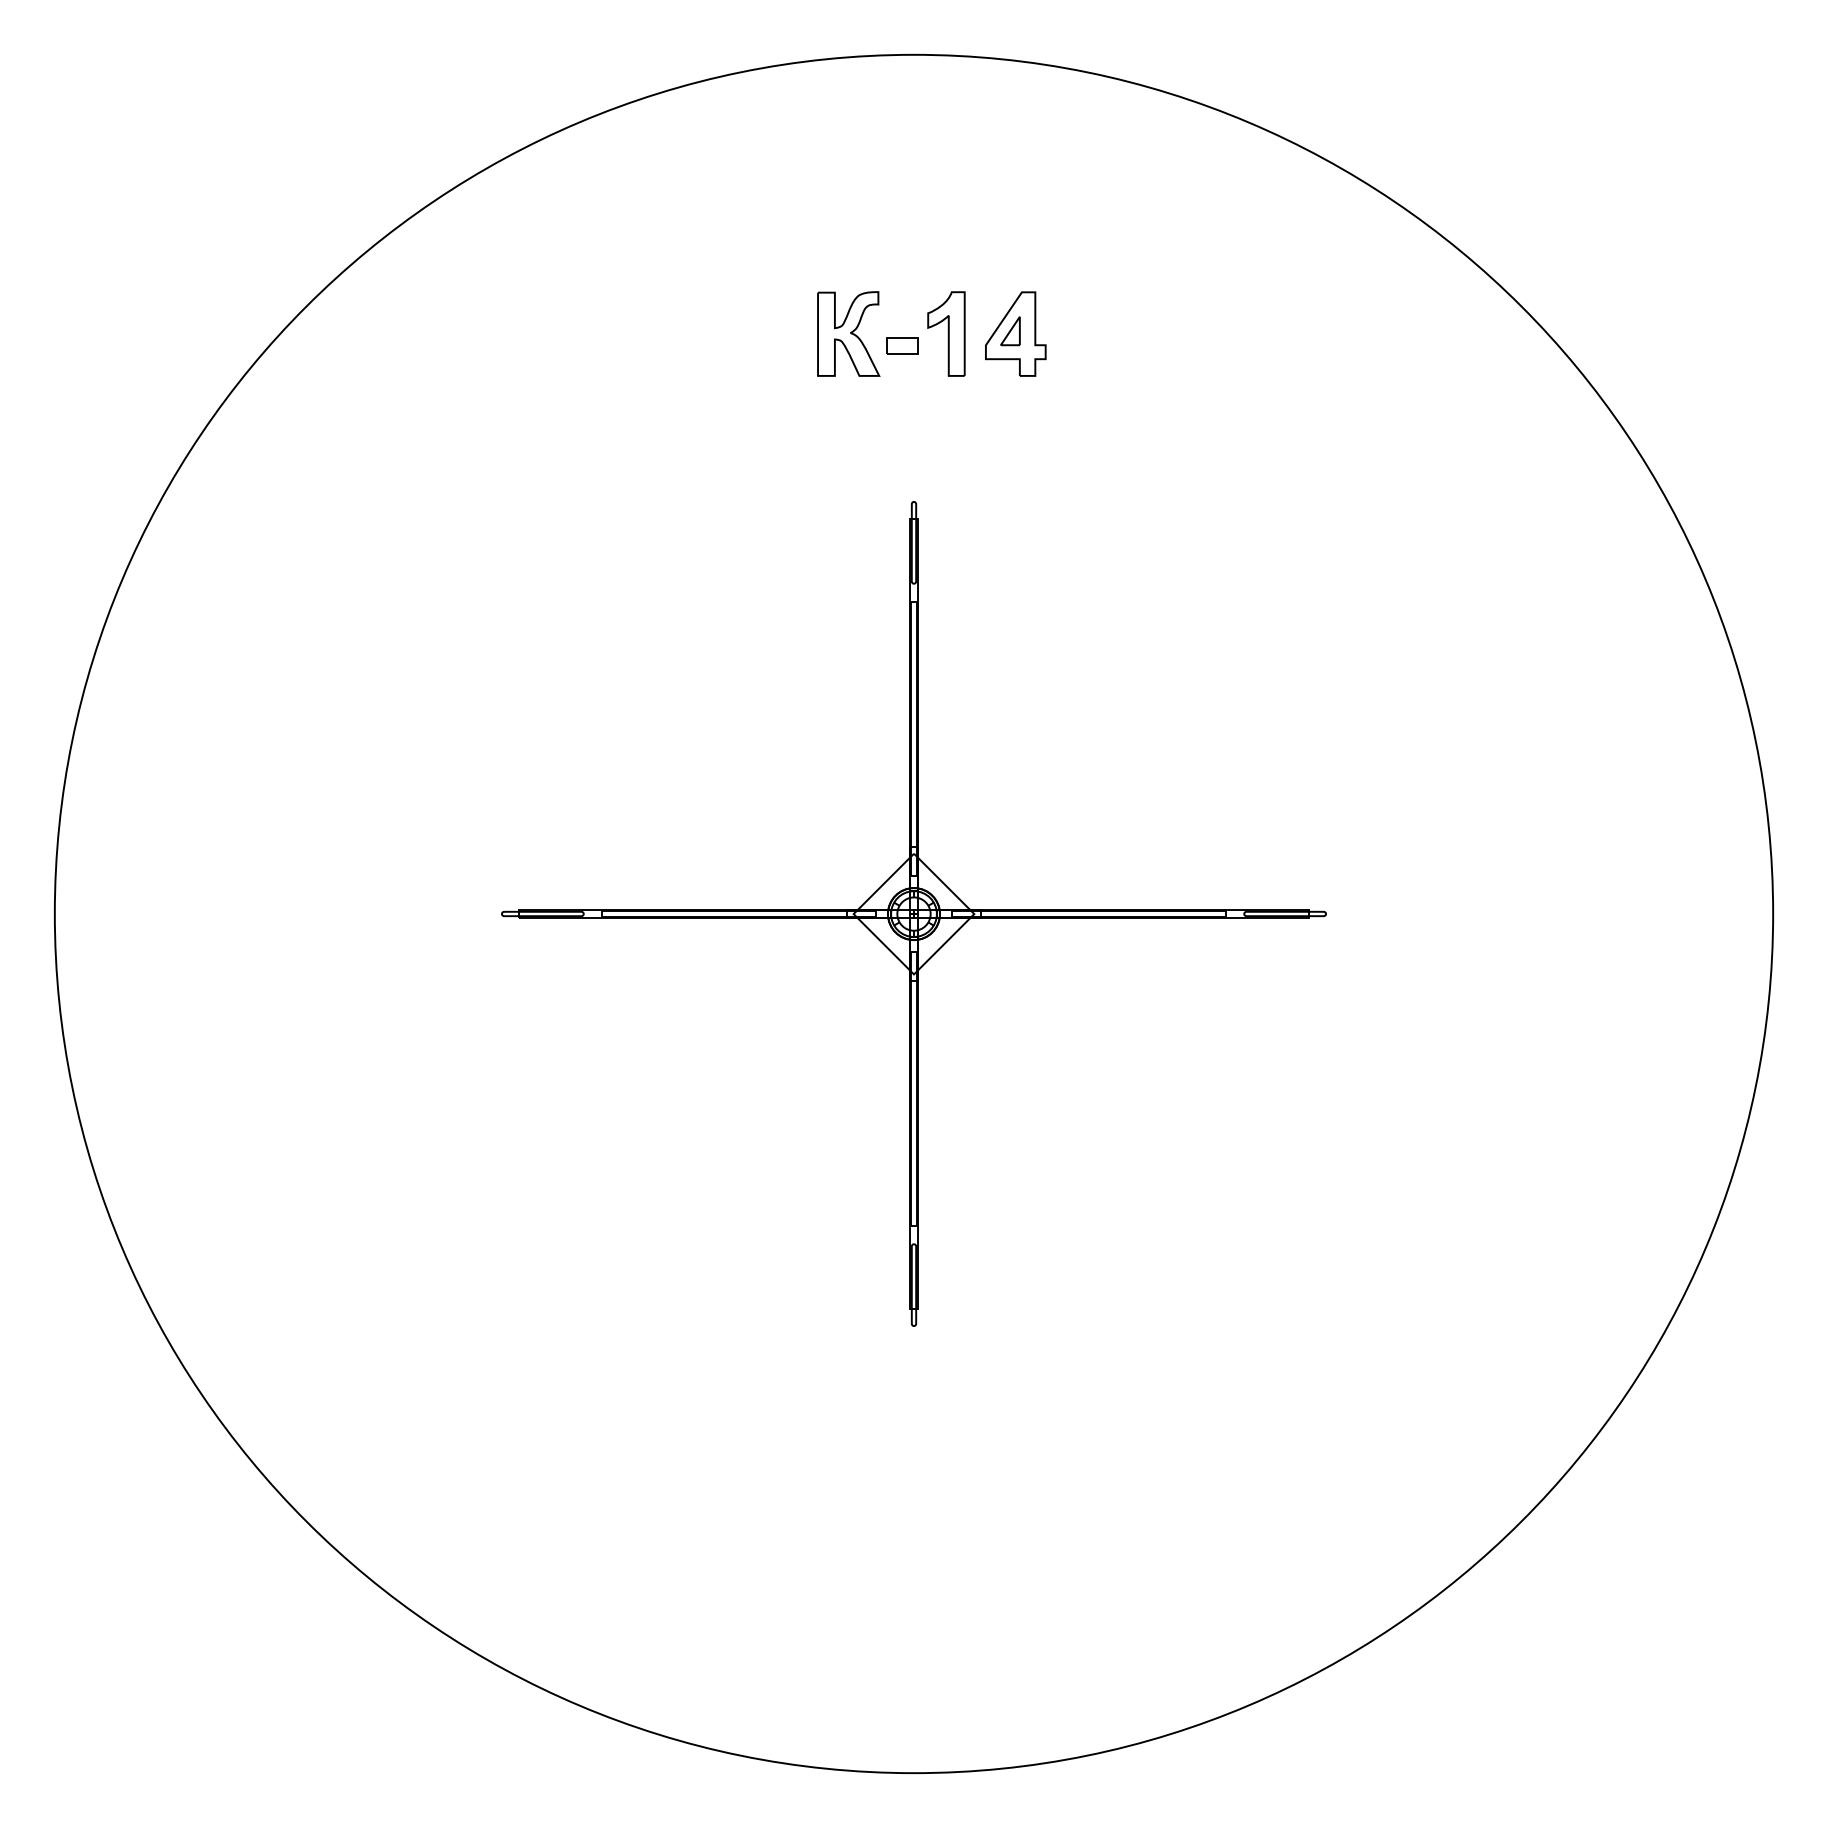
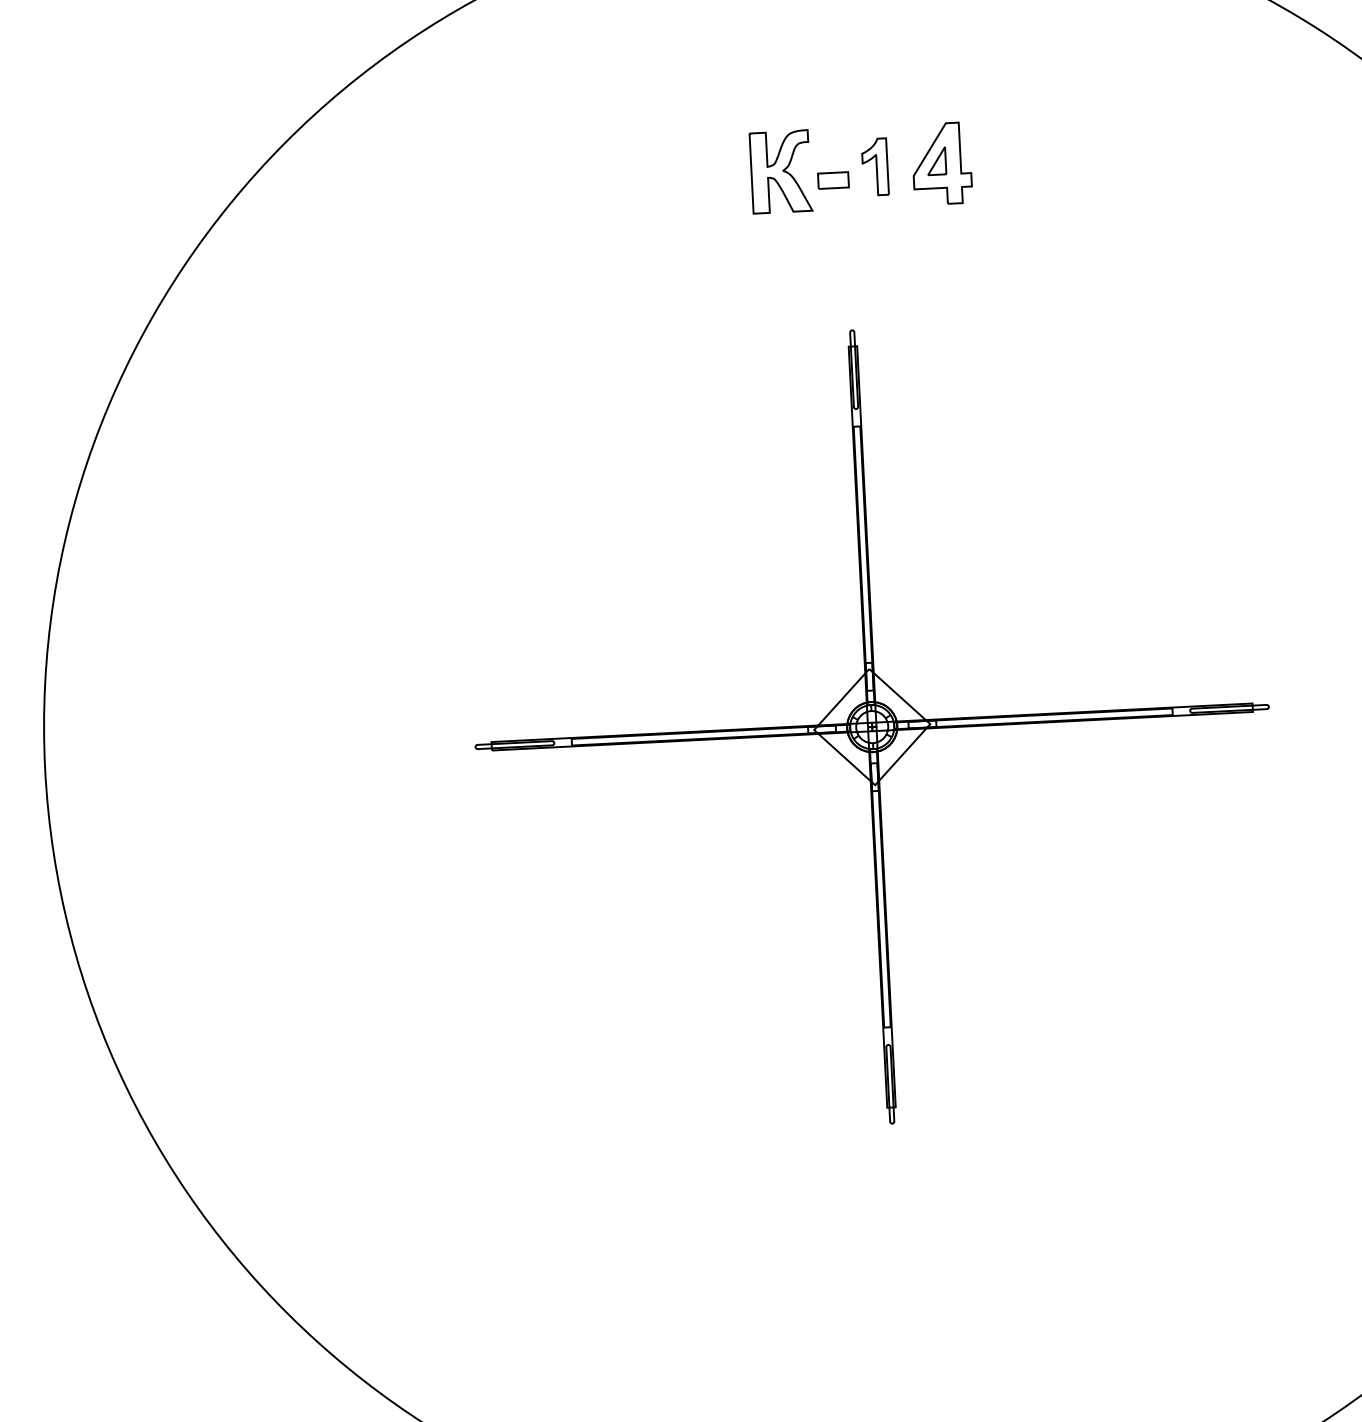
part: (946, 333) -> (875, 166), size x0.7

